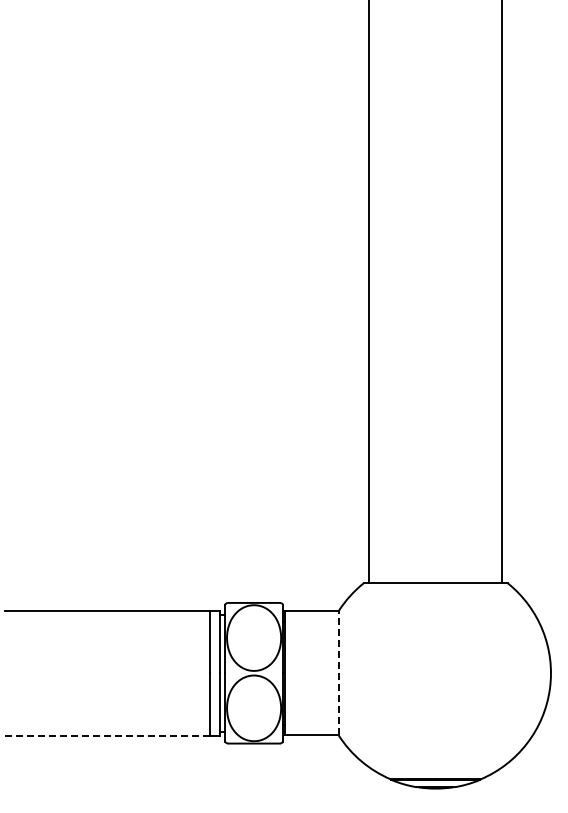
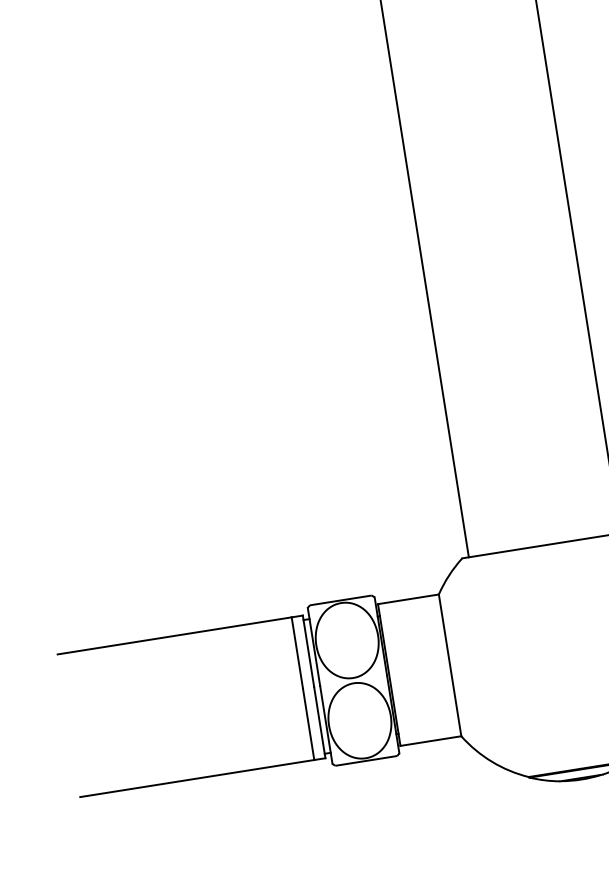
line: (338, 672) -> (449, 664), dashed -> solid
line: (107, 735) -> (197, 778), dashed -> solid

